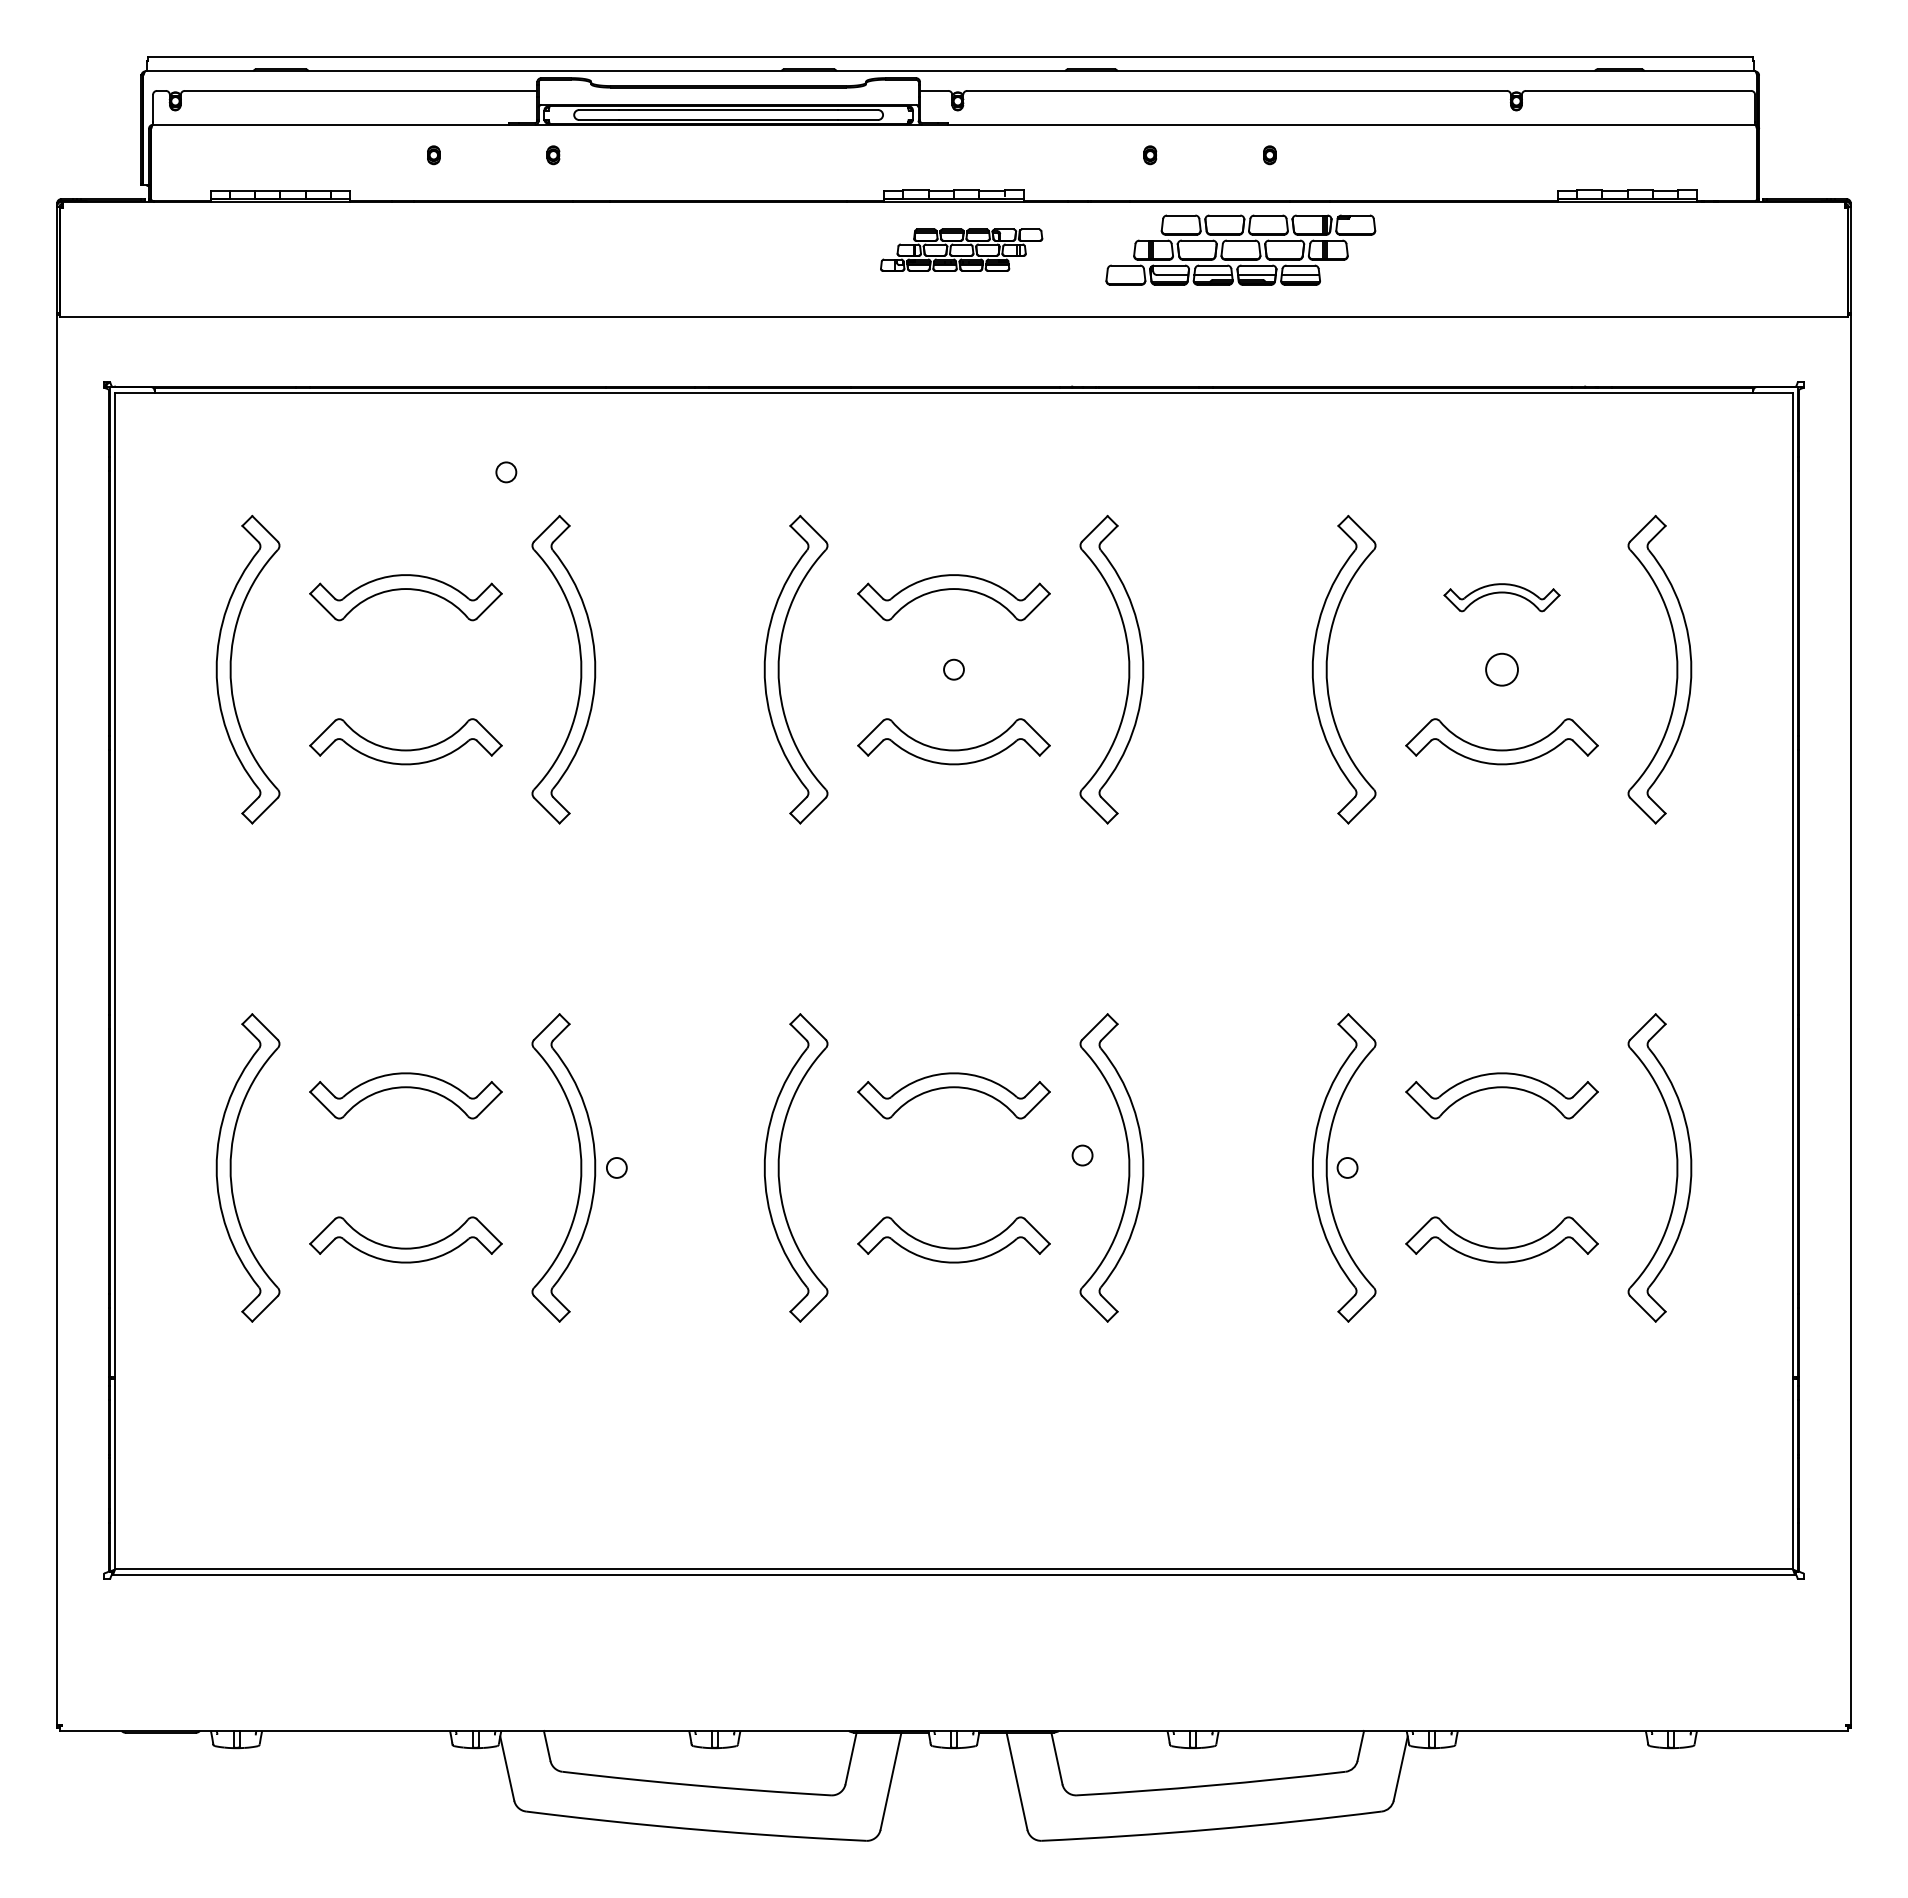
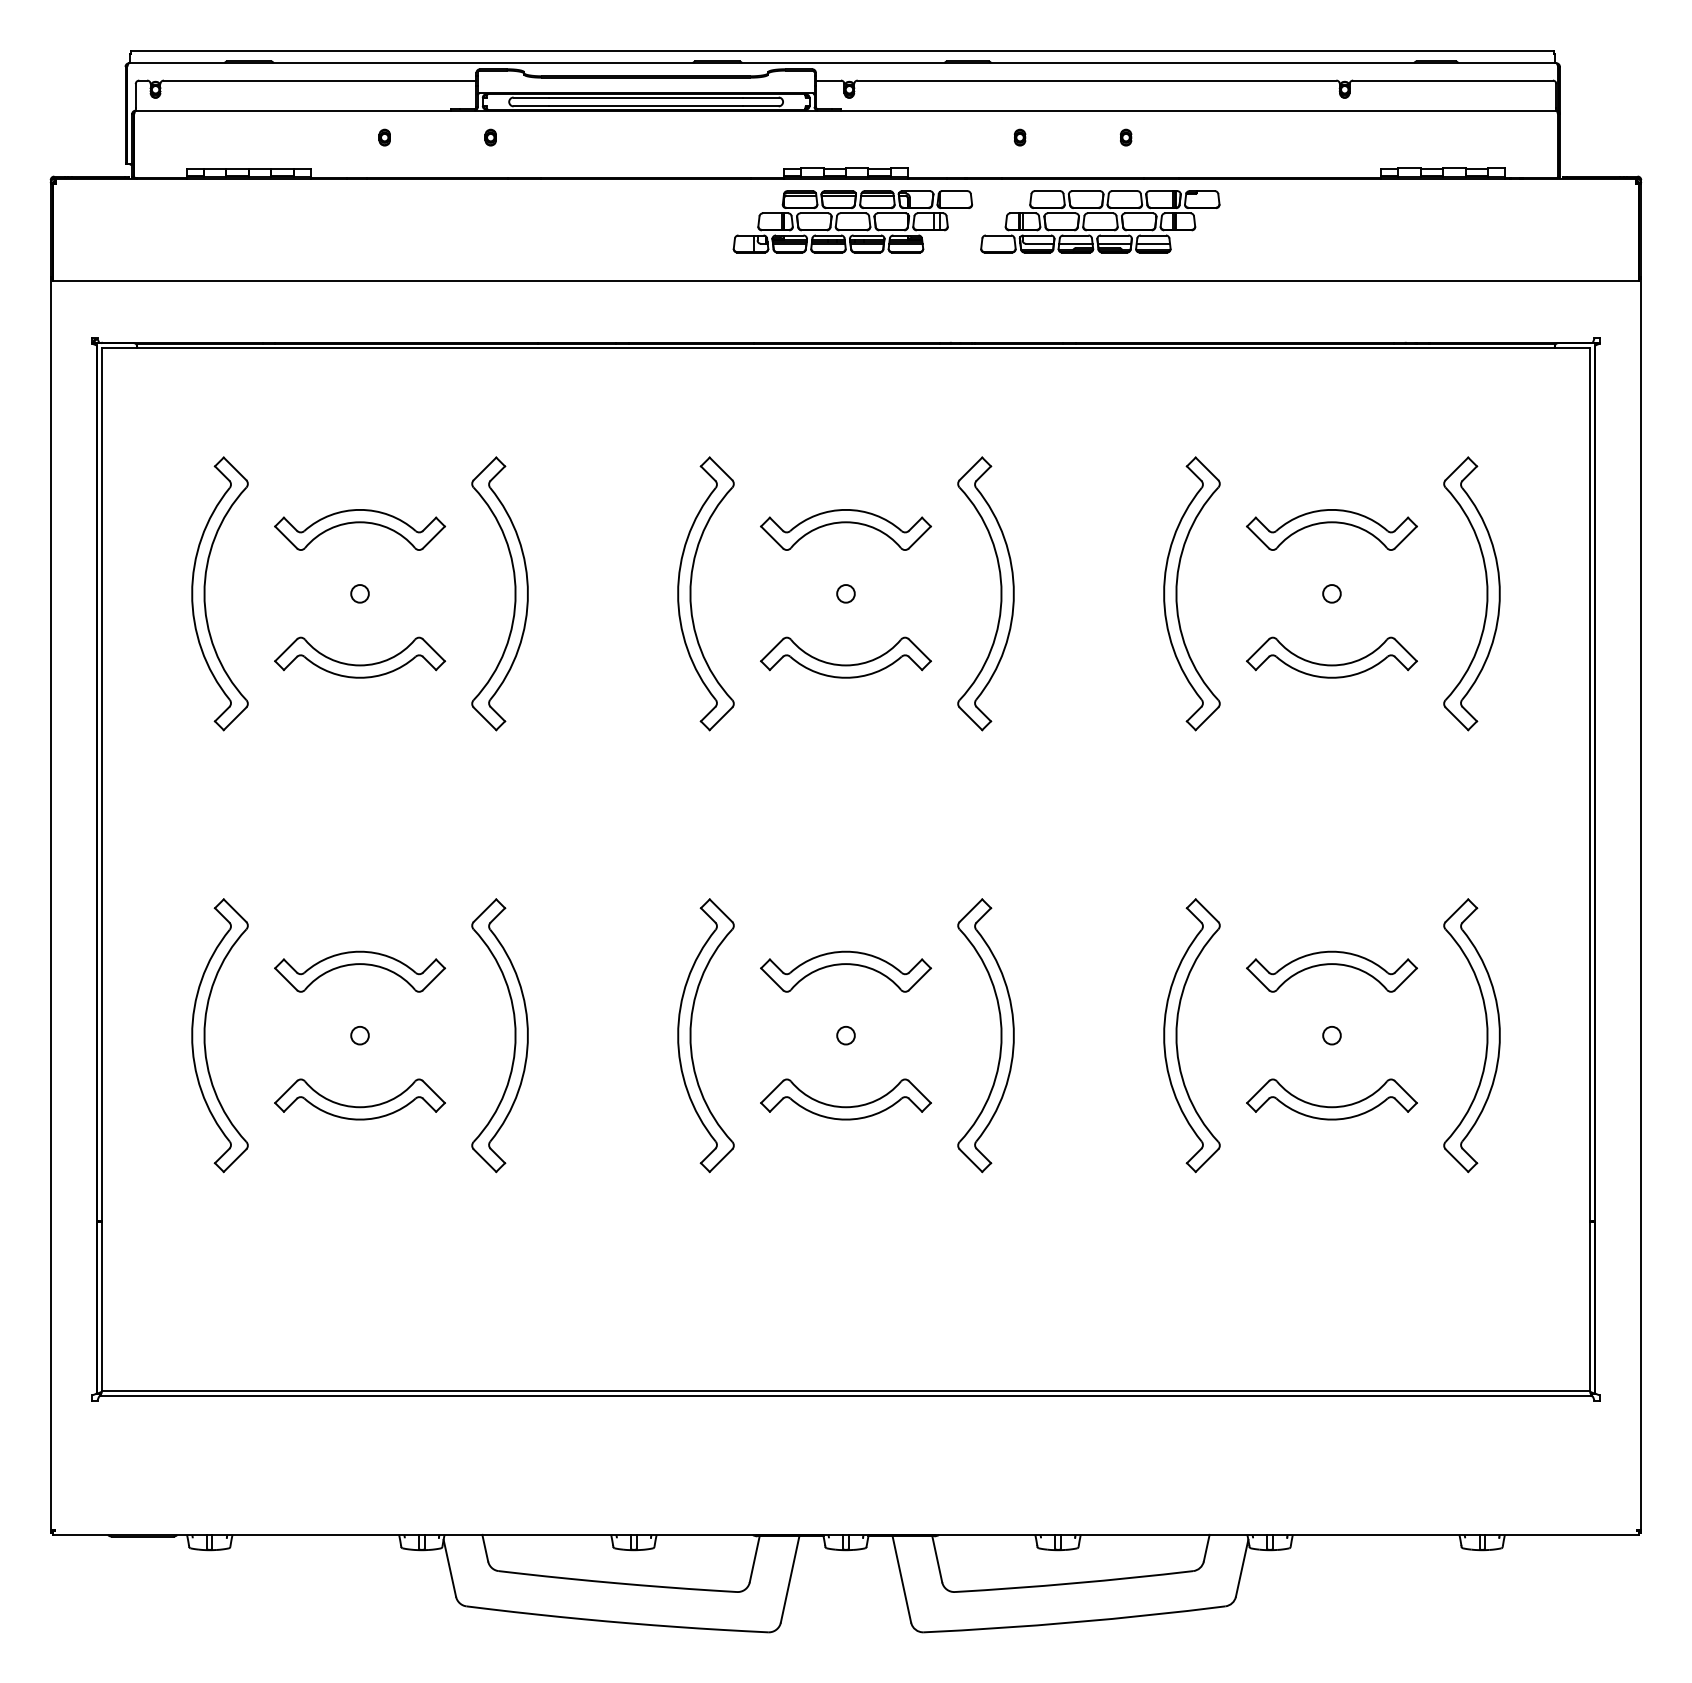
part: (961, 249) -> (852, 221), size x1.67
circle: (505, 471) -> (359, 593), moved
part: (1501, 597) -> (1331, 529), size x1.67
circle: (1501, 669) -> (1331, 593), size x0.62
circle: (1081, 1155) -> (845, 1035), moved
circle: (616, 1167) -> (359, 1035), moved
circle: (1347, 1167) -> (1331, 1035), moved

